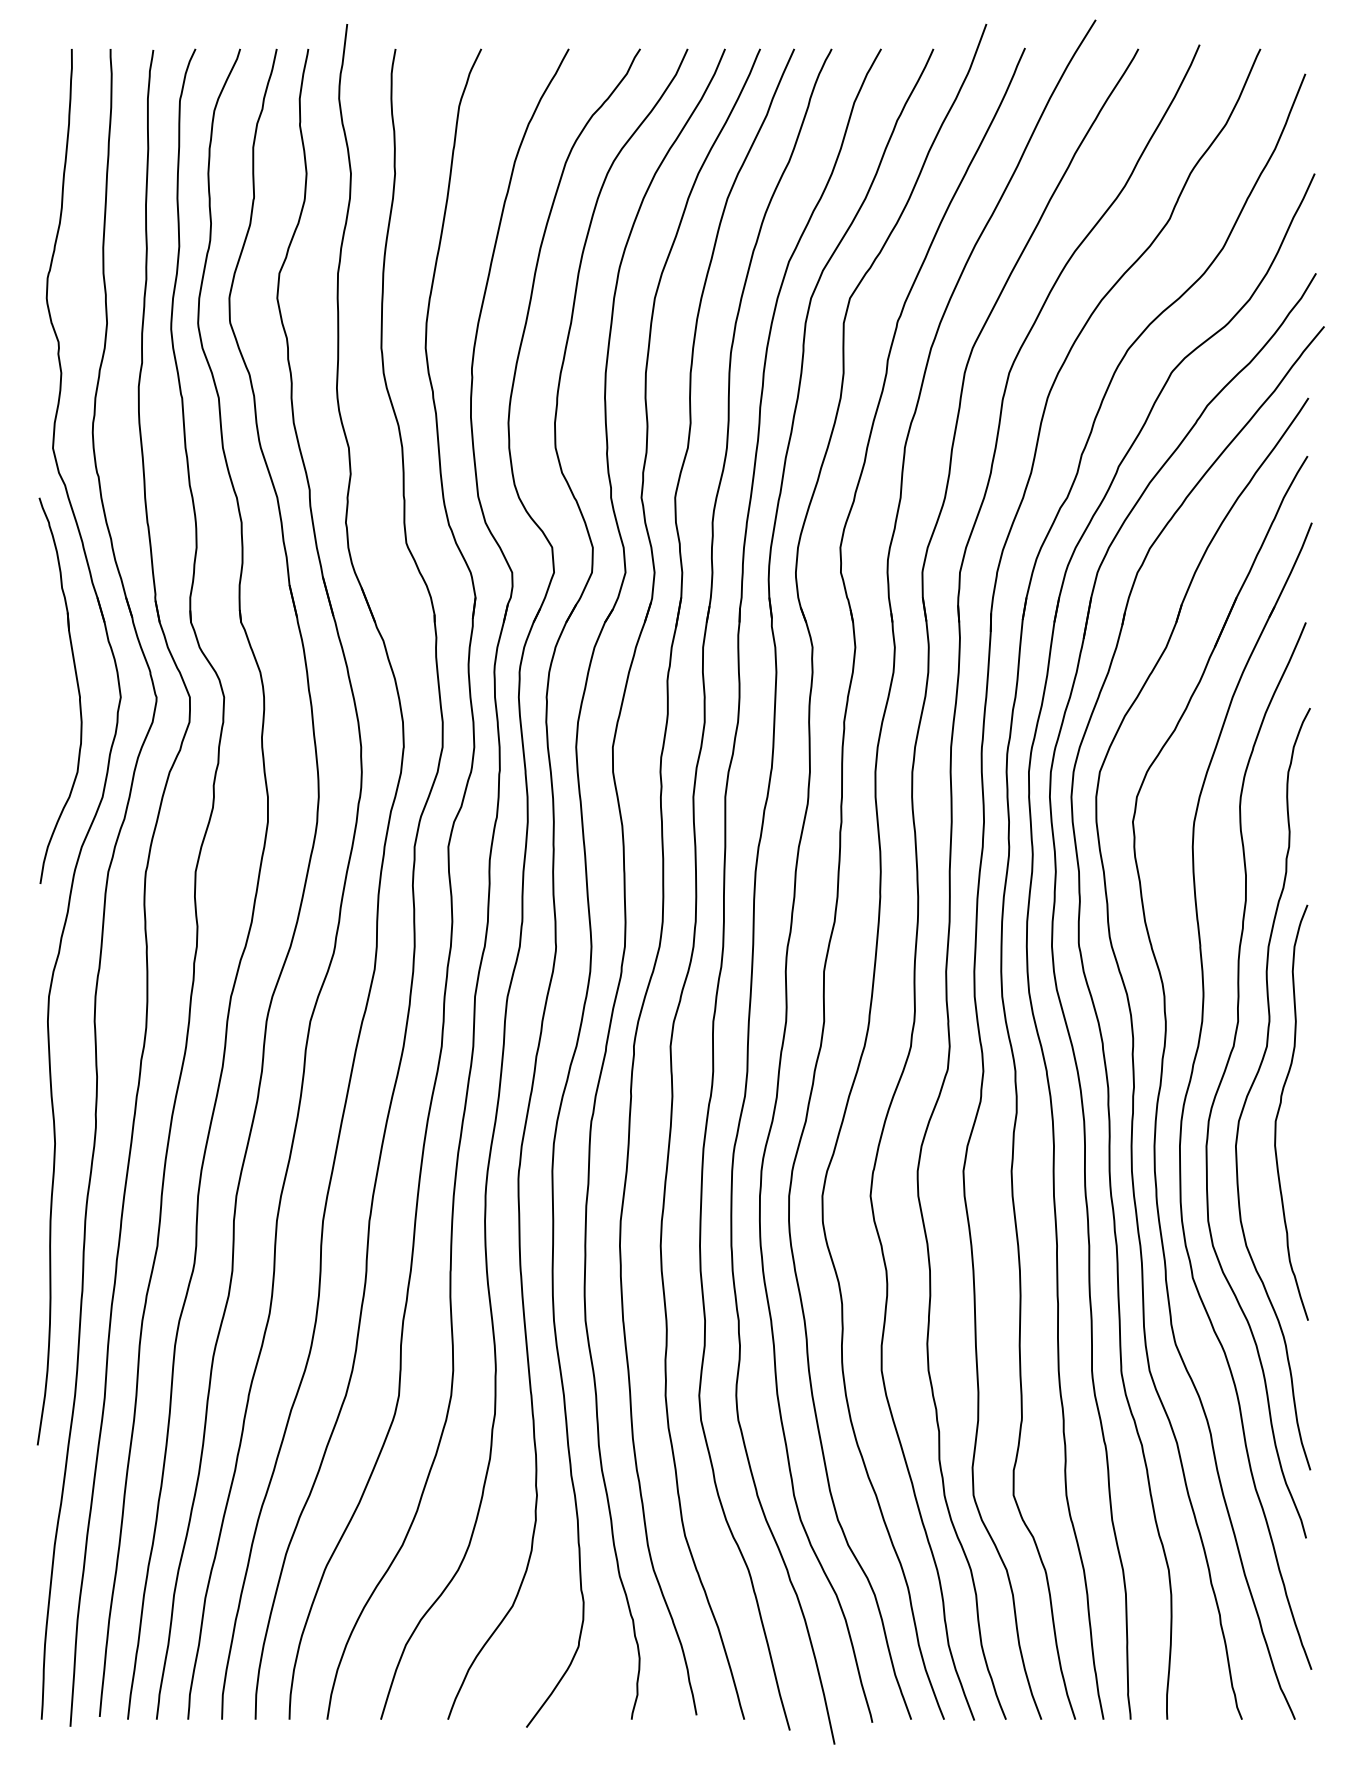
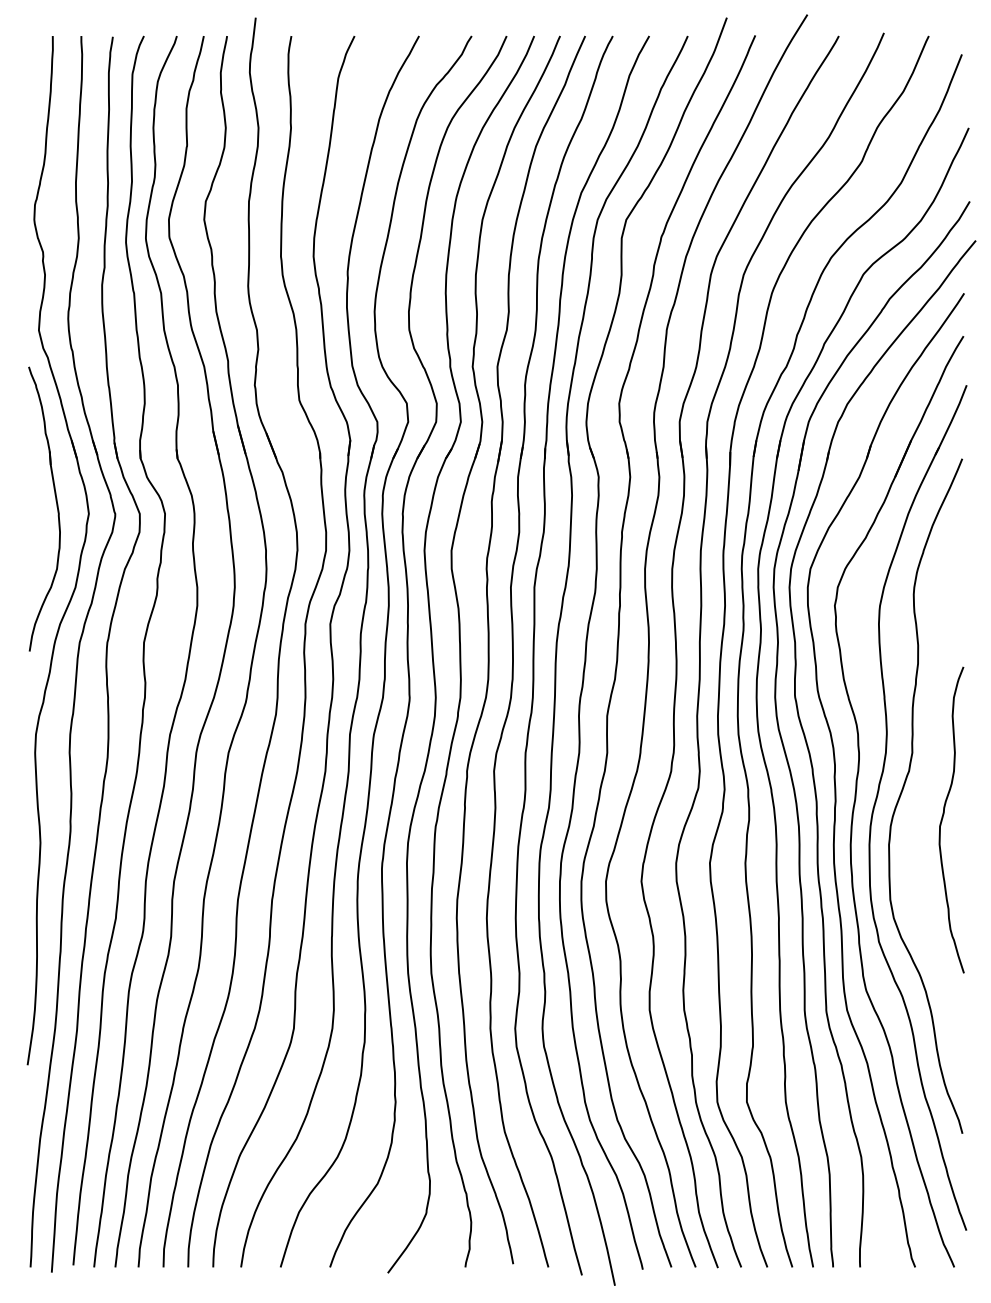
curve: (1255, 1080) -> (925, 796), removed

